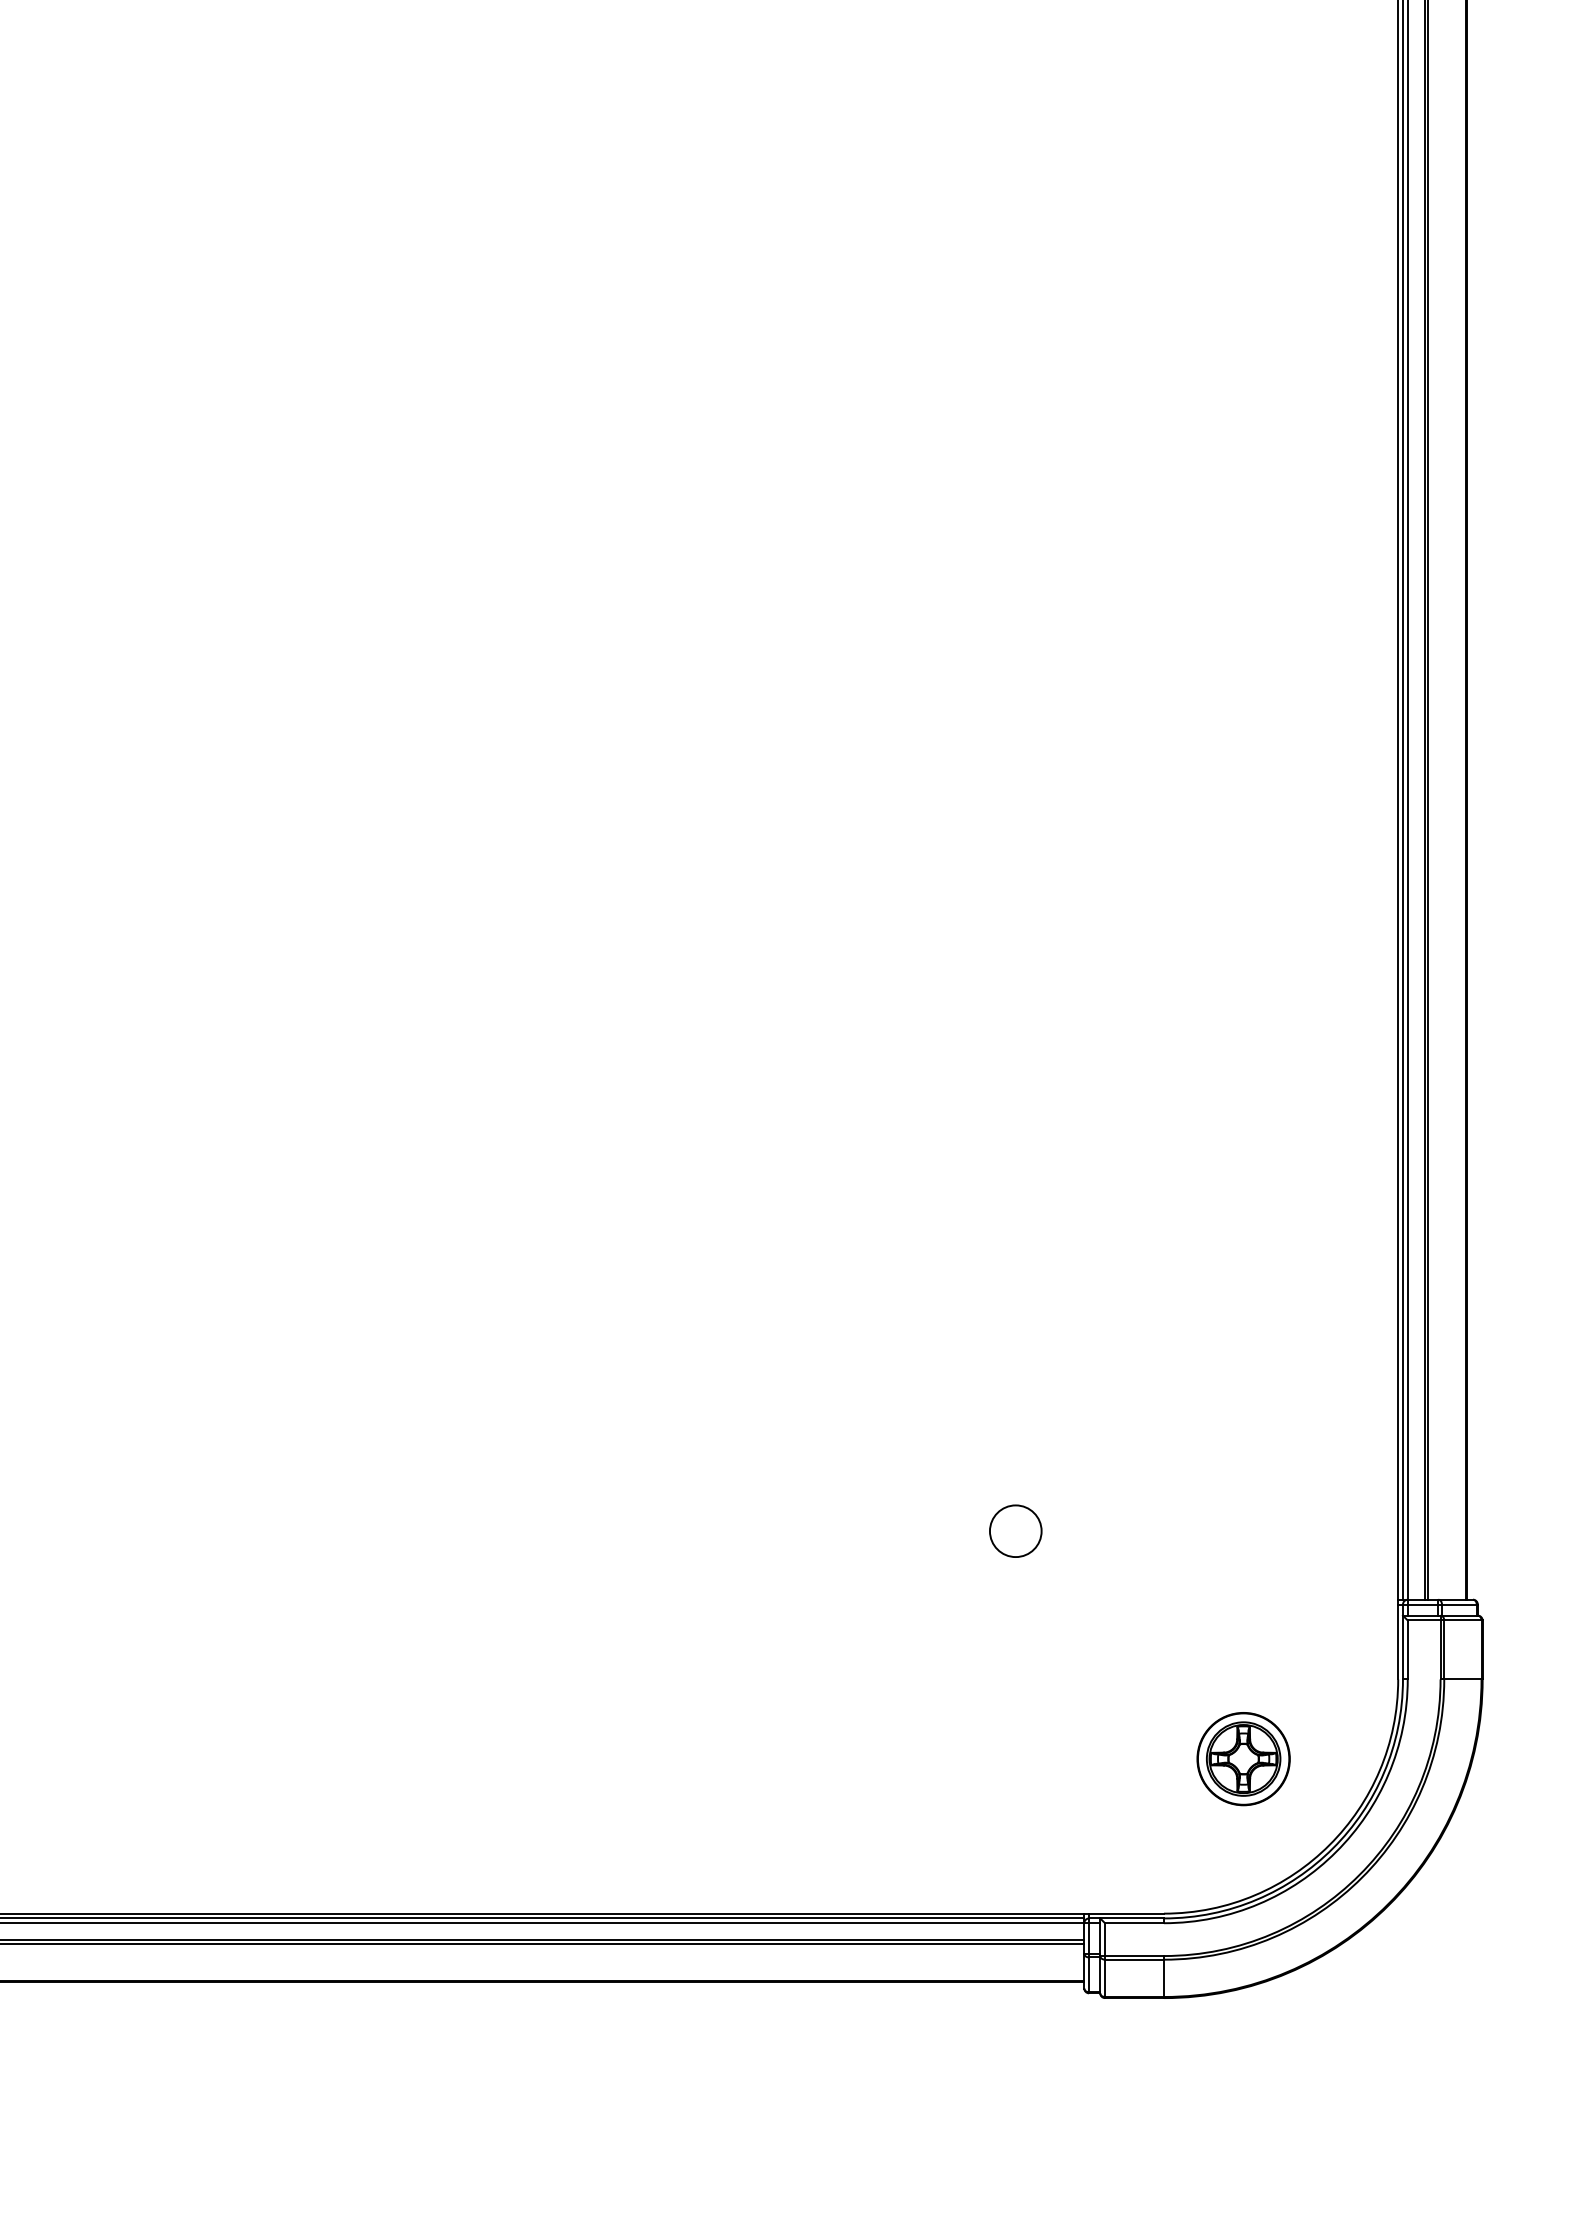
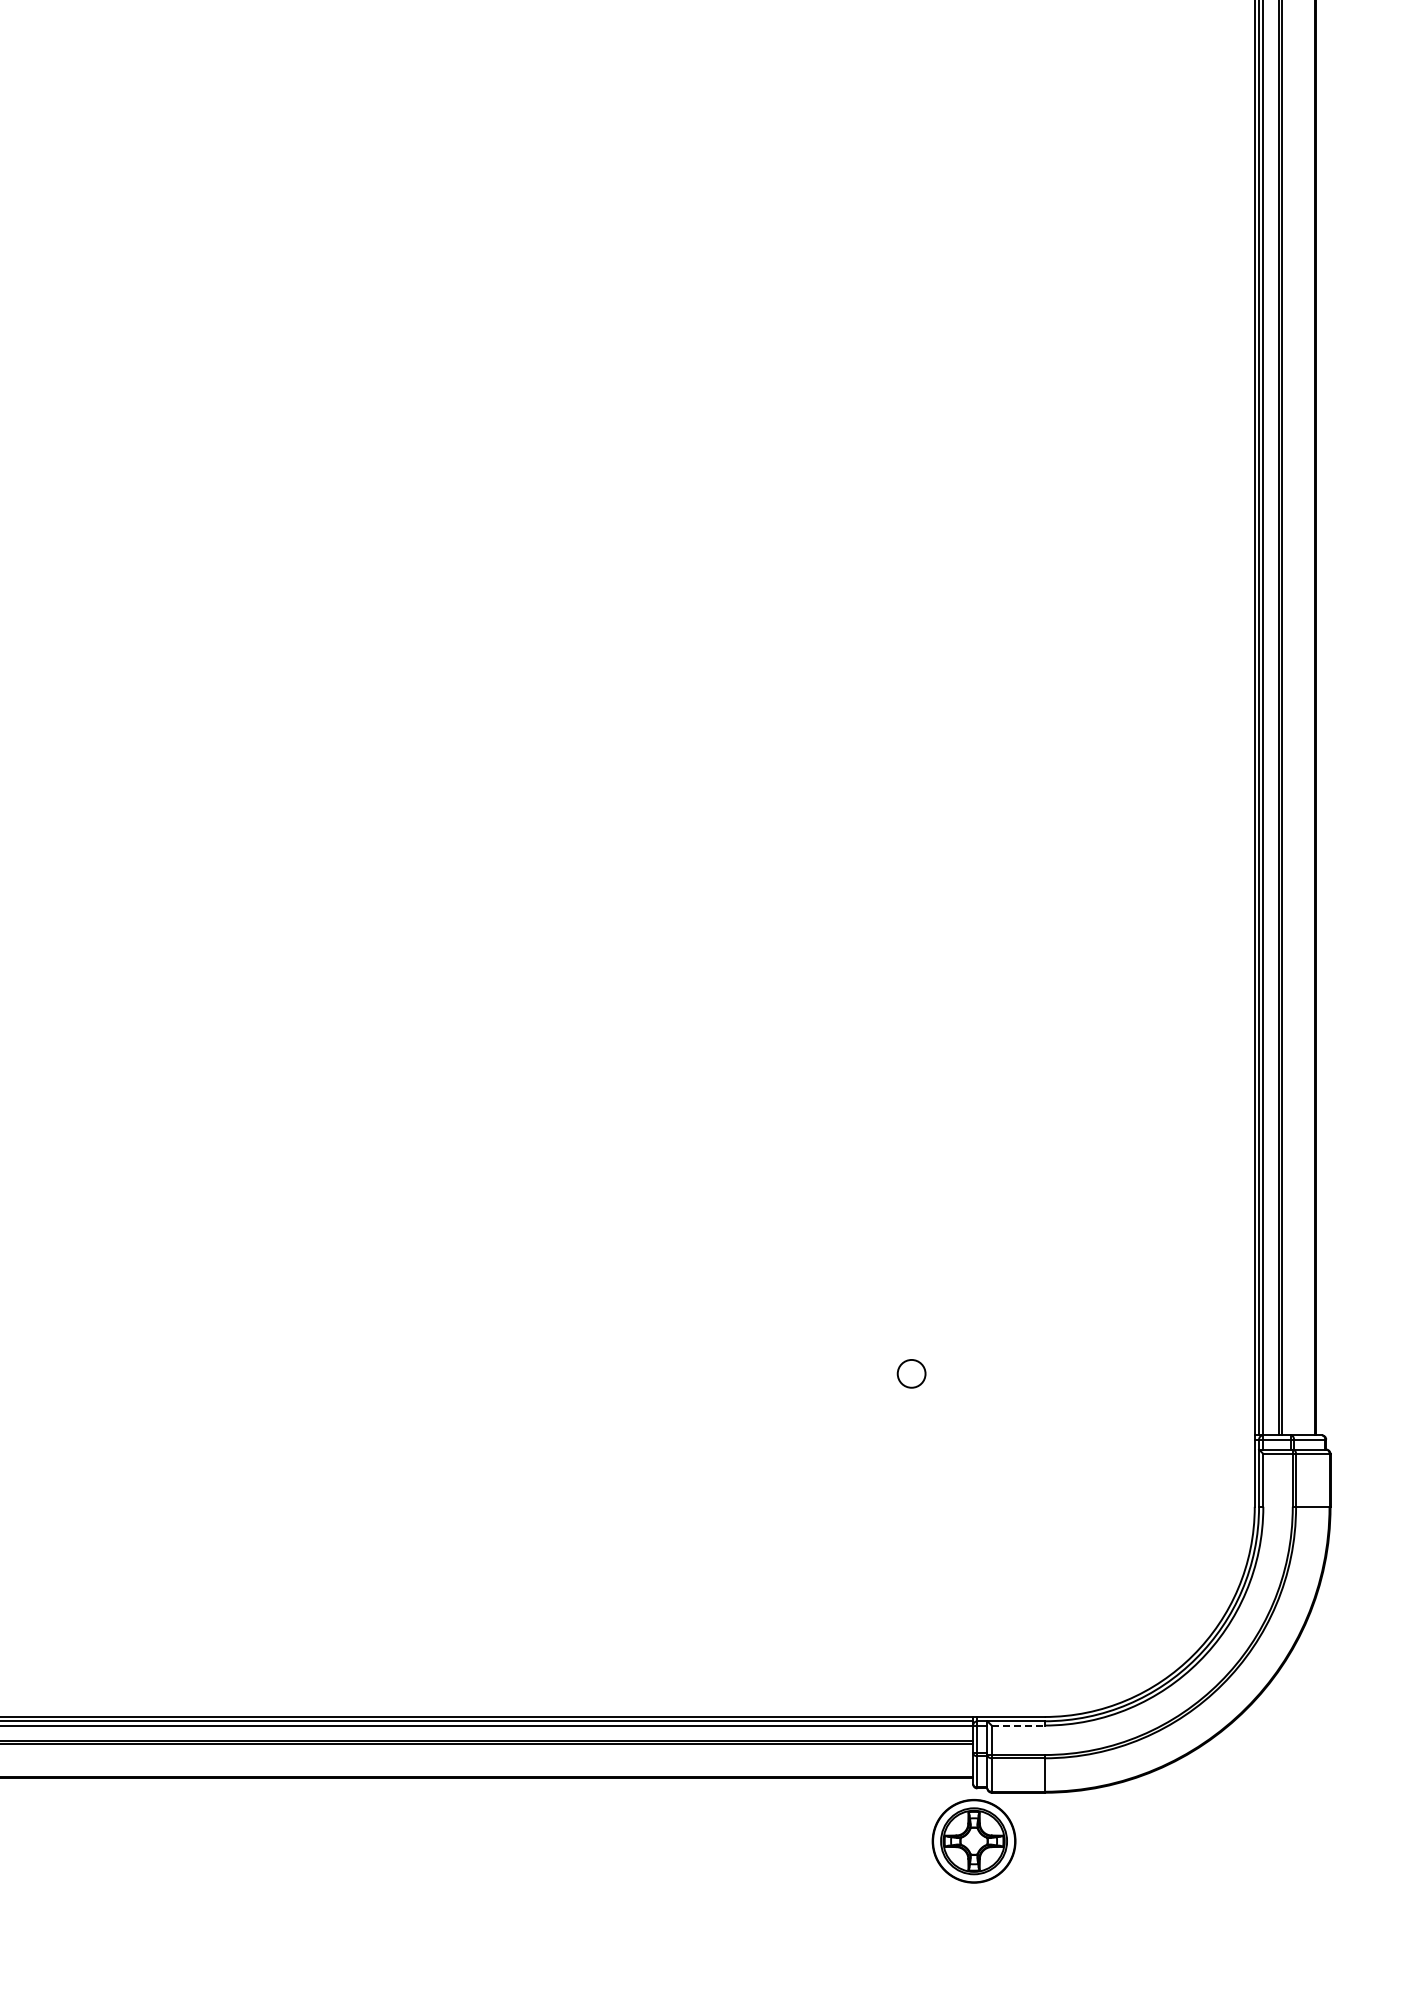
circle: (1015, 1530) -> (911, 1373), size x0.6
part: (1242, 1759) -> (973, 1841), moved
line: (1134, 1923) -> (1018, 1725), solid -> dashed

